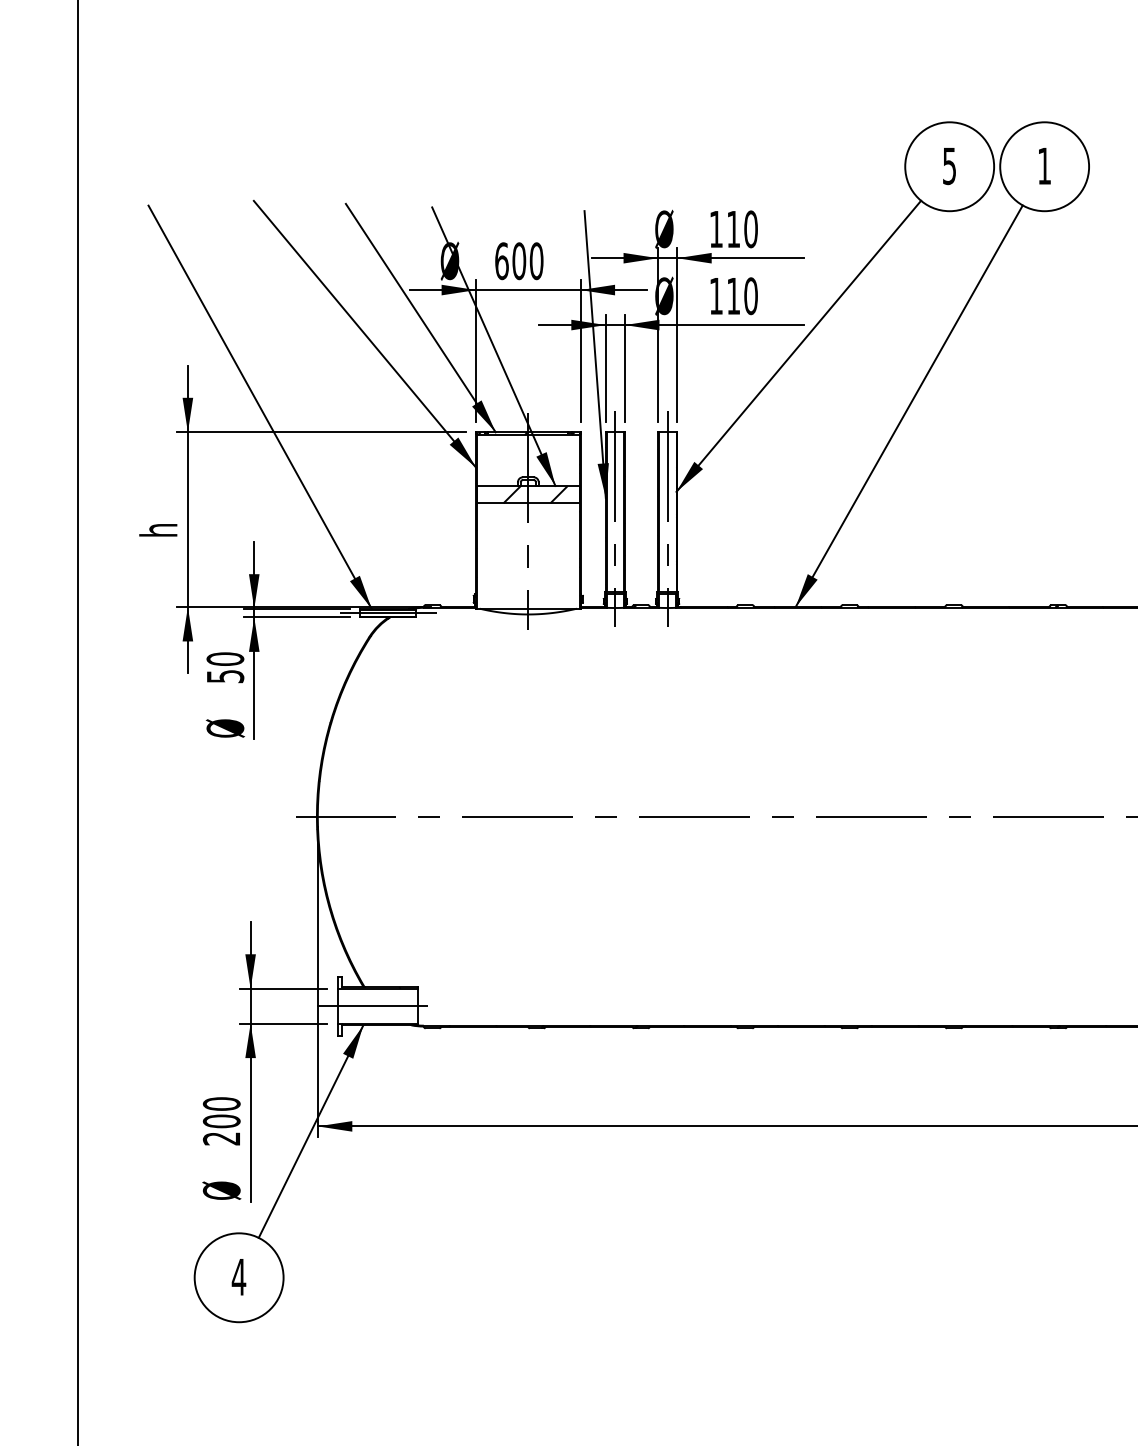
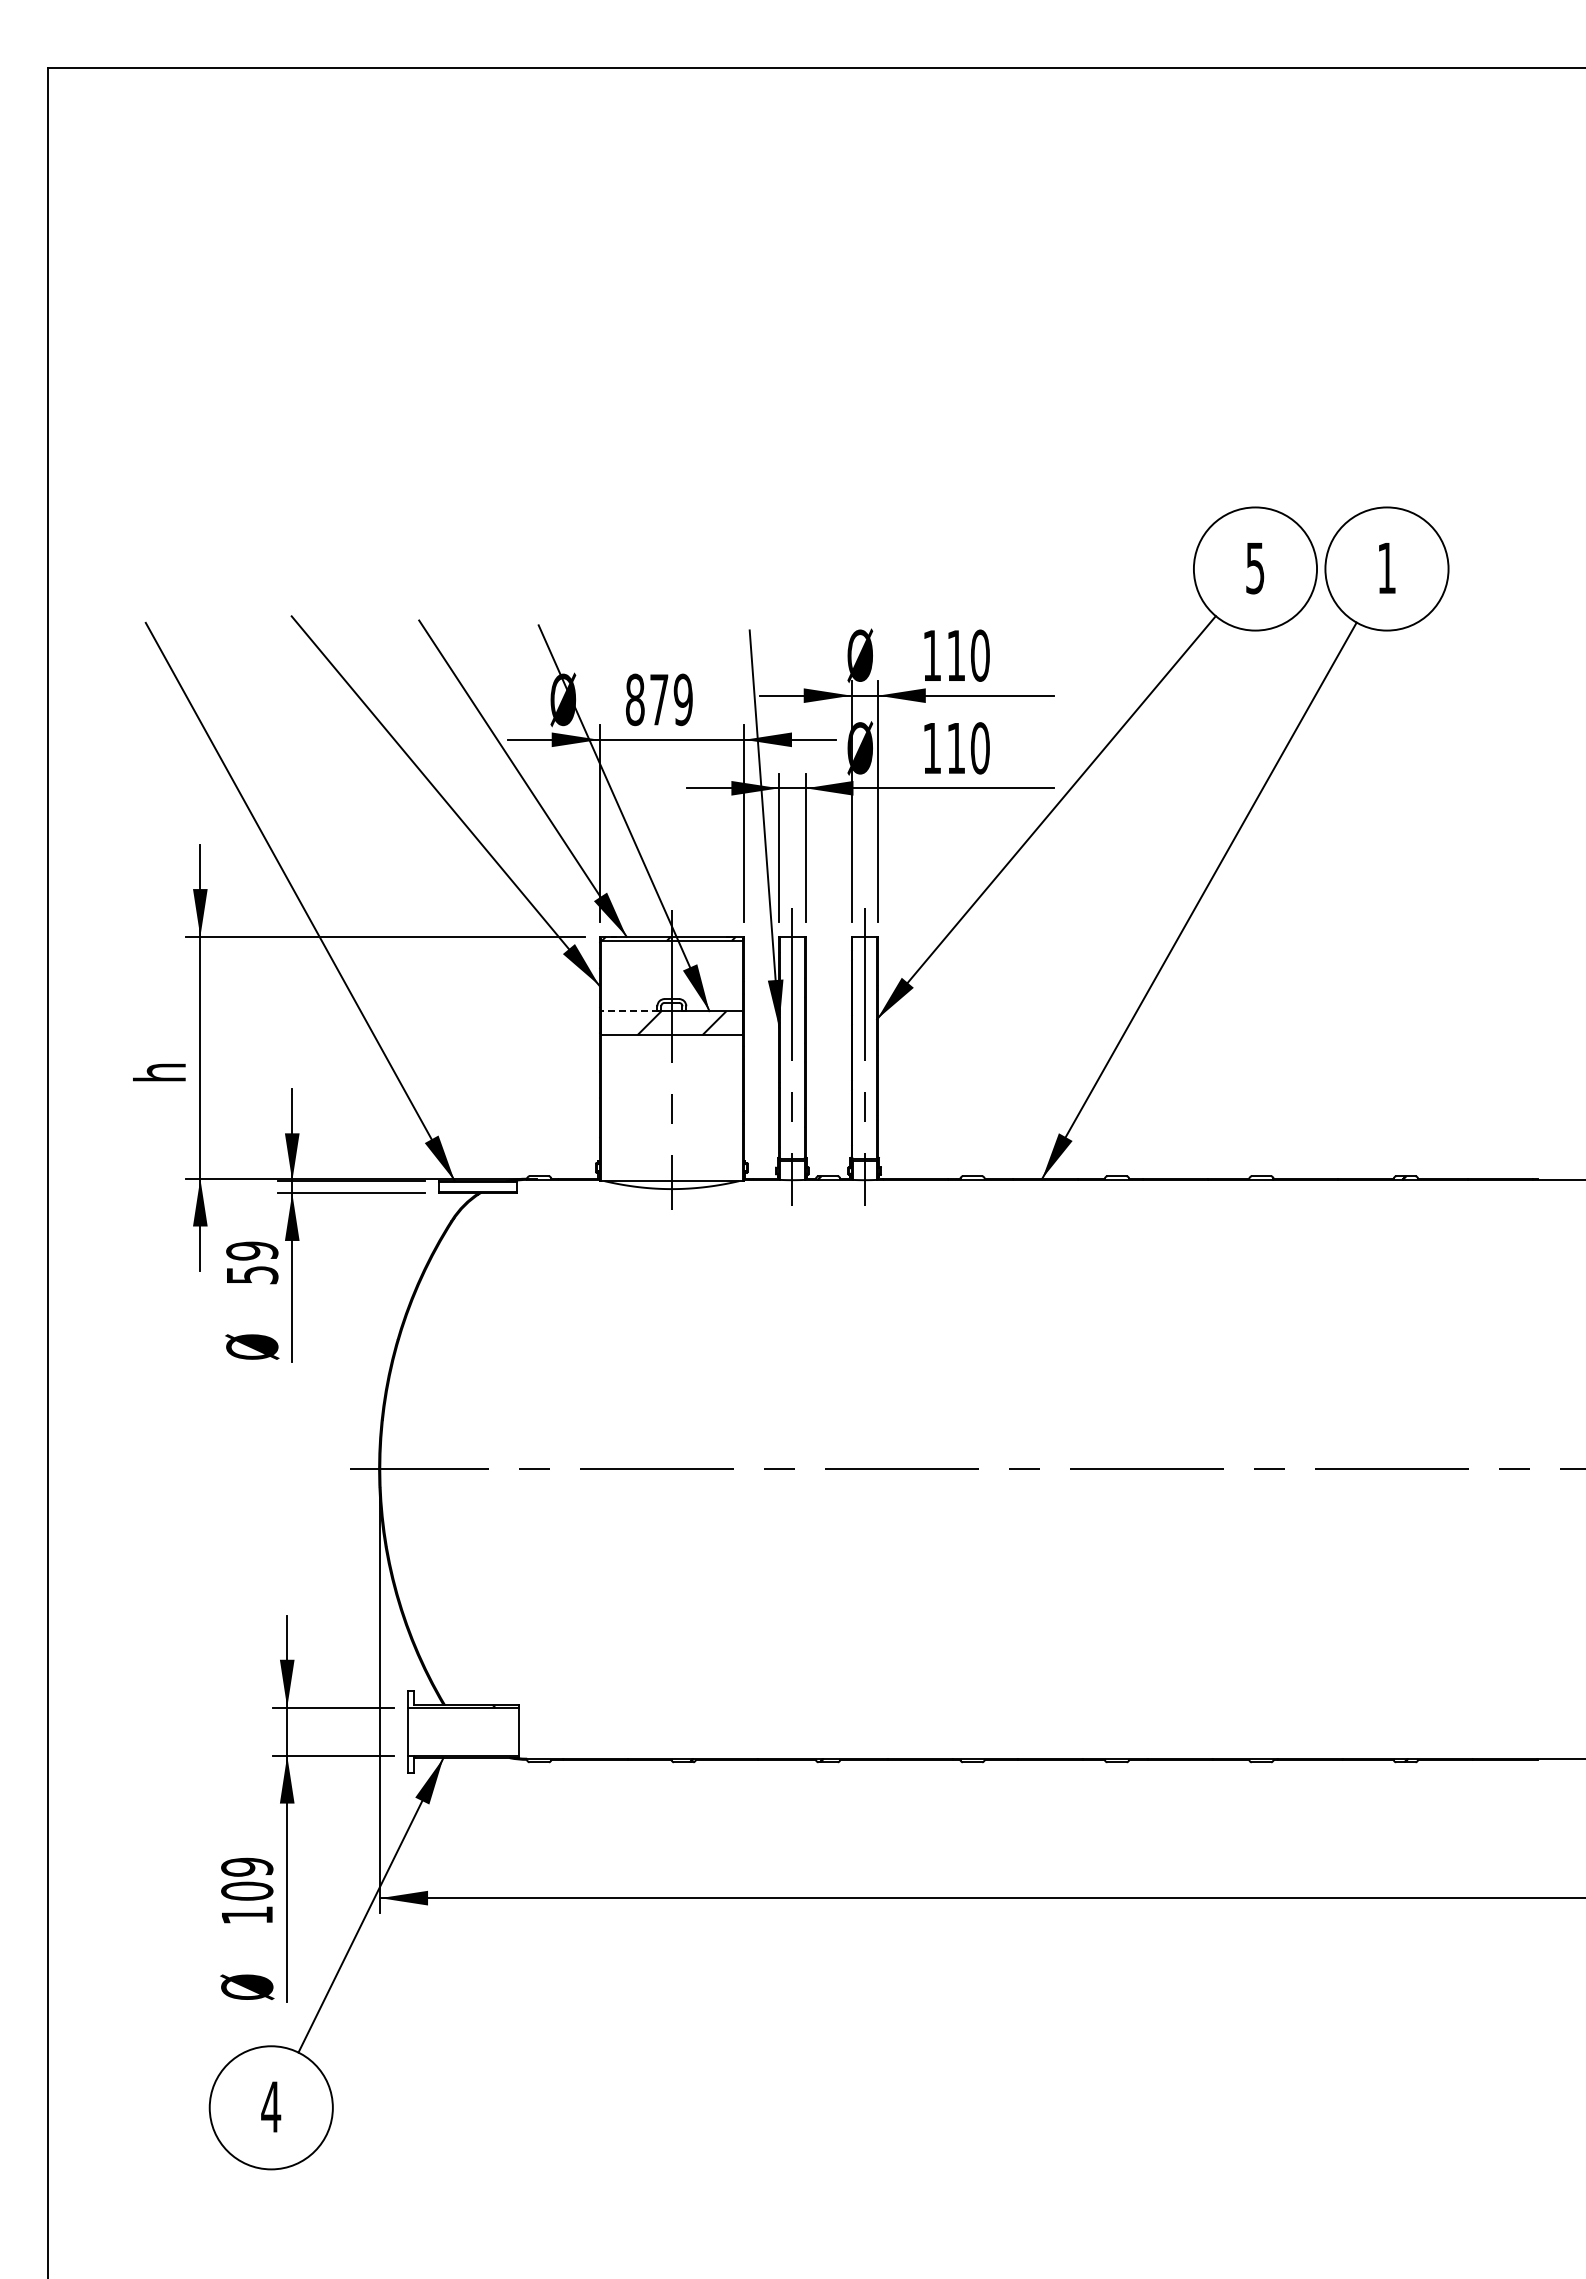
text: (519, 260) -> (659, 699), 600 -> 879
line: (497, 486) -> (629, 1011), solid -> dashed
line: (388, 613) -> (477, 1187), removed
text: (225, 658) -> (252, 1250), 50 -> 59
line: (377, 1006) -> (463, 1731), removed
text: (221, 1120) -> (247, 1890), 200 -> 109

